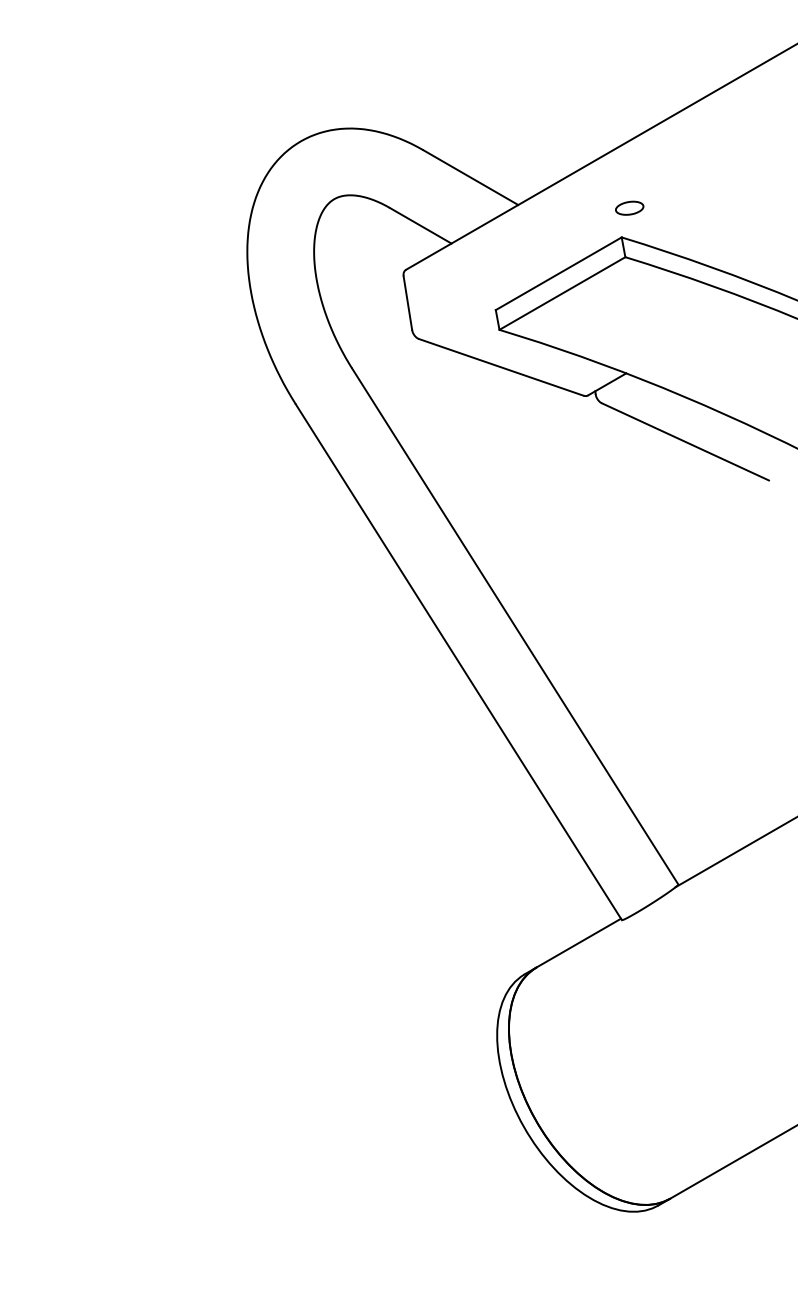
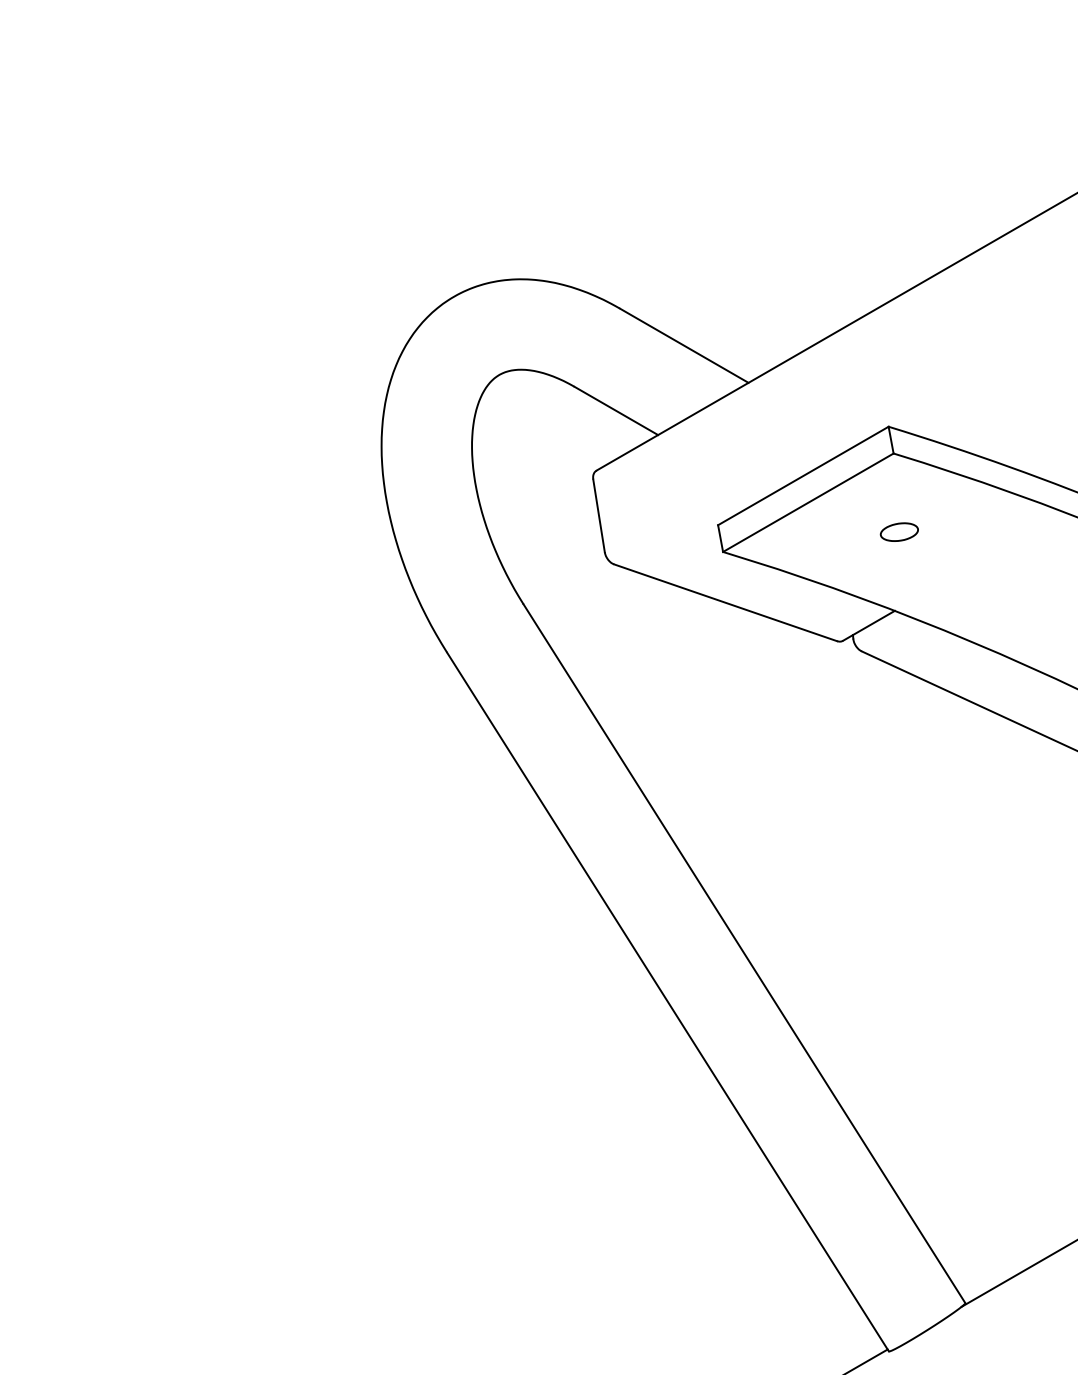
part: (629, 207) -> (899, 531), moved

